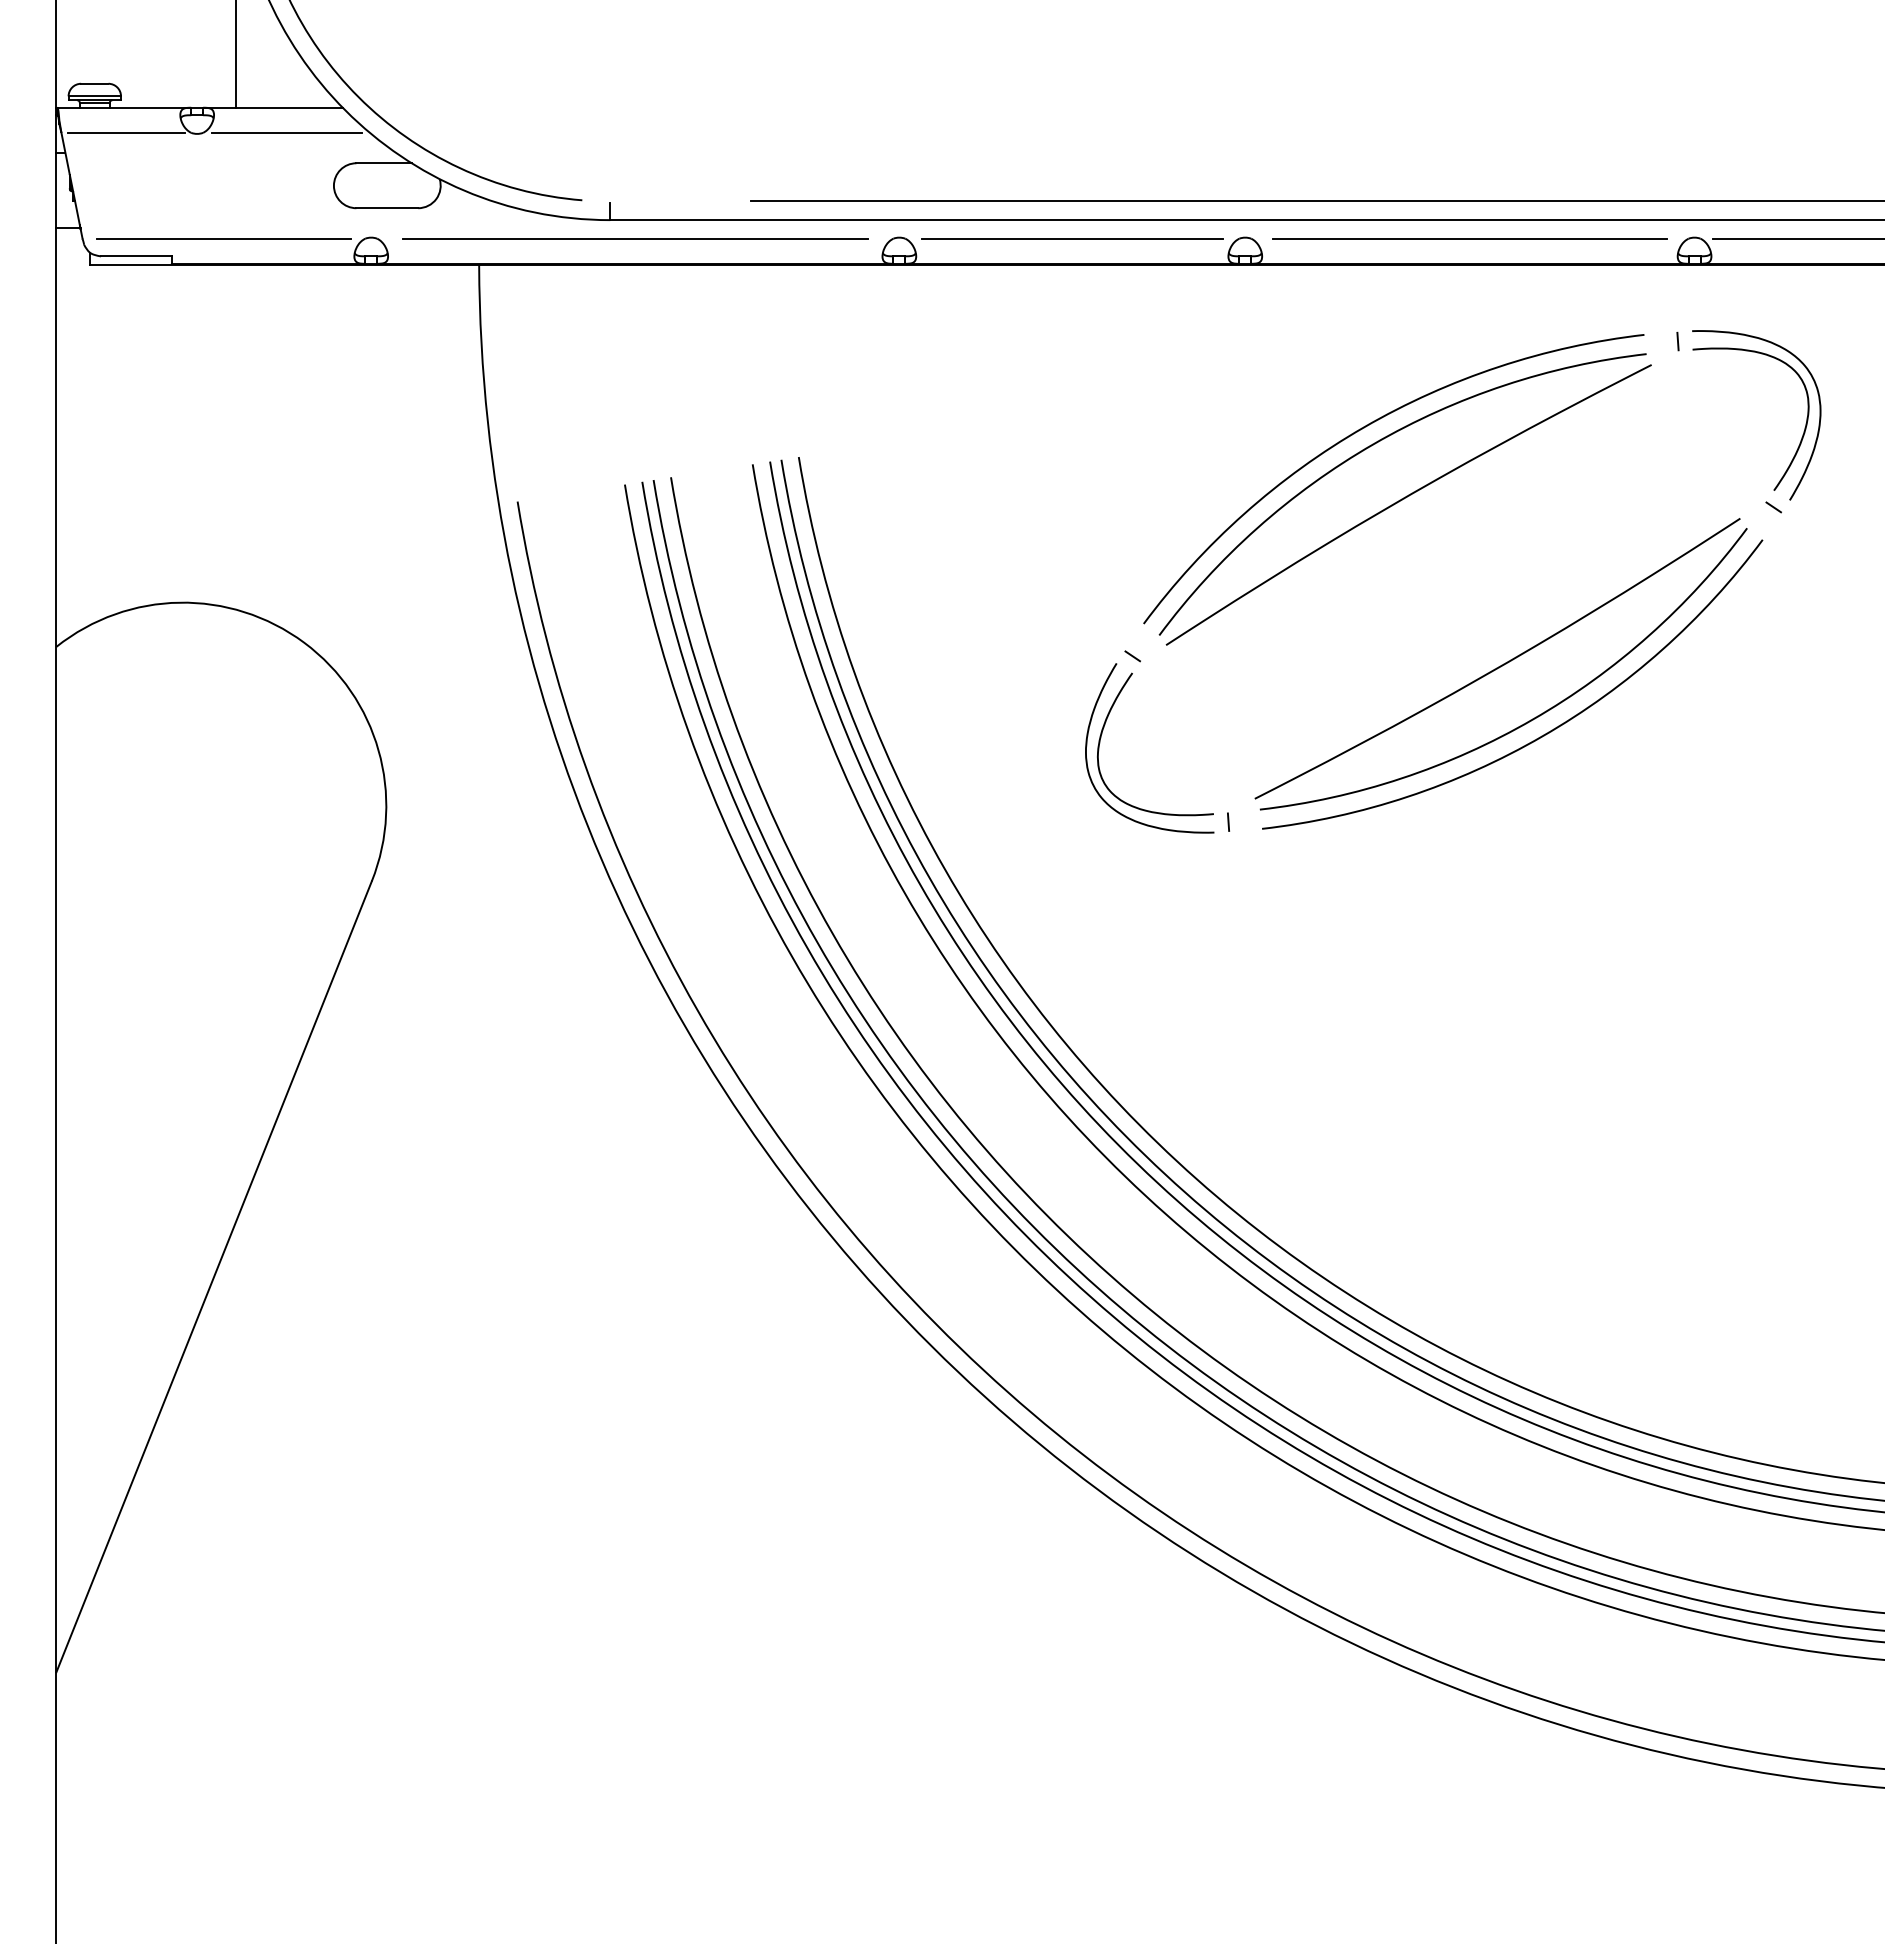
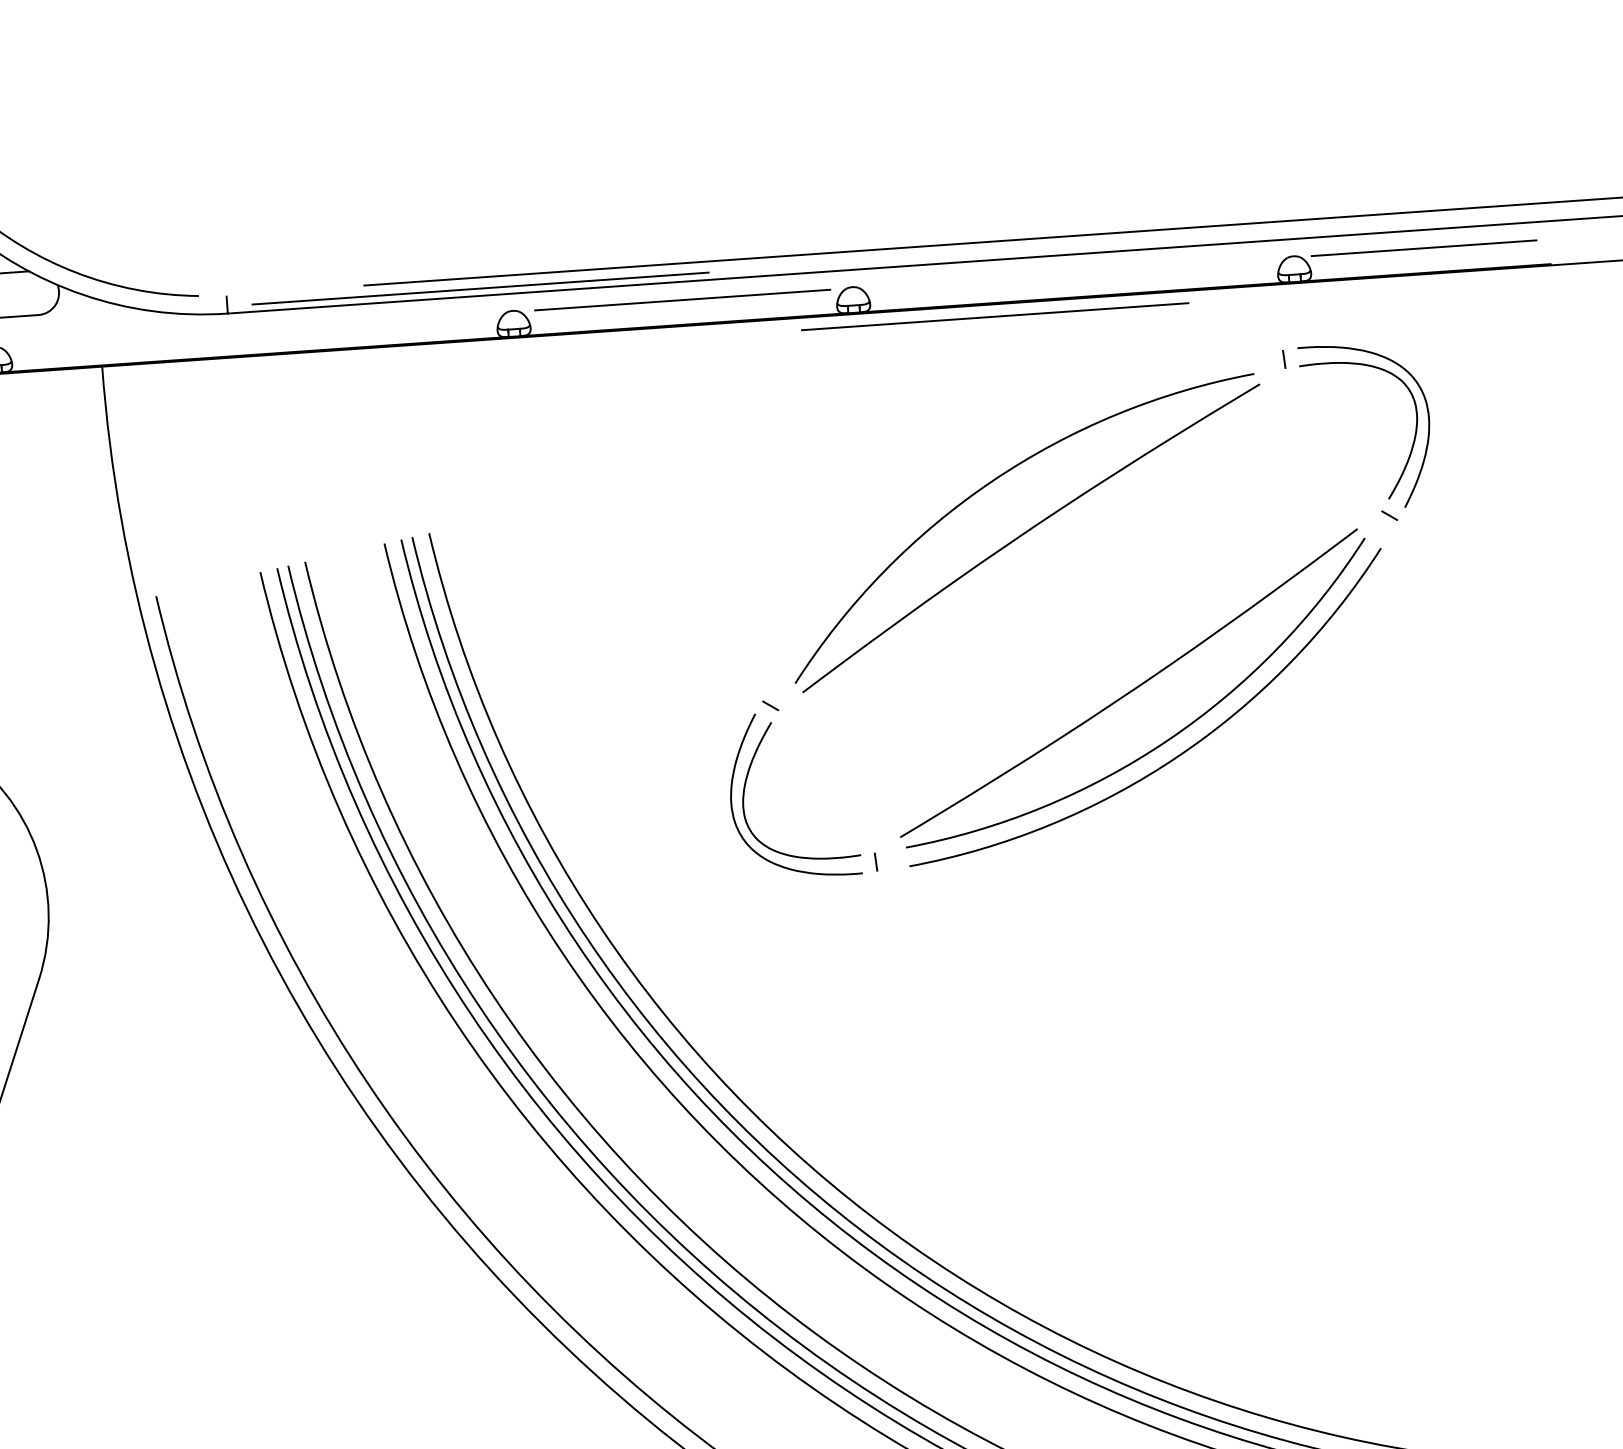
line: (635, 238) -> (480, 288), moved
line: (1469, 238) -> (994, 316), moved
arc: (1366, 427) -> (984, 465), removed

